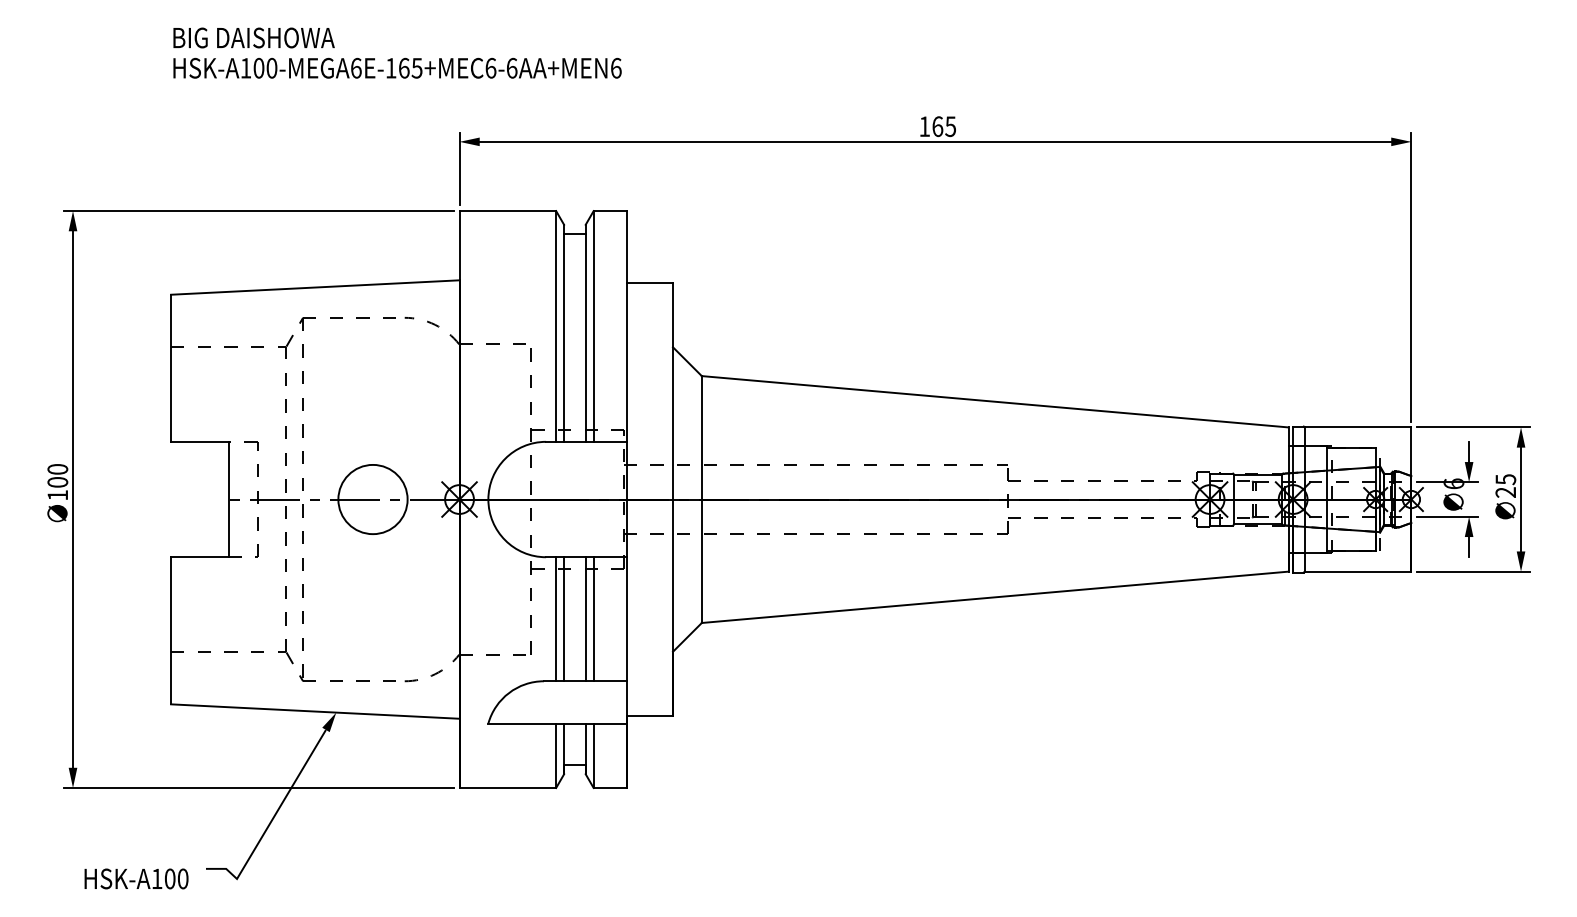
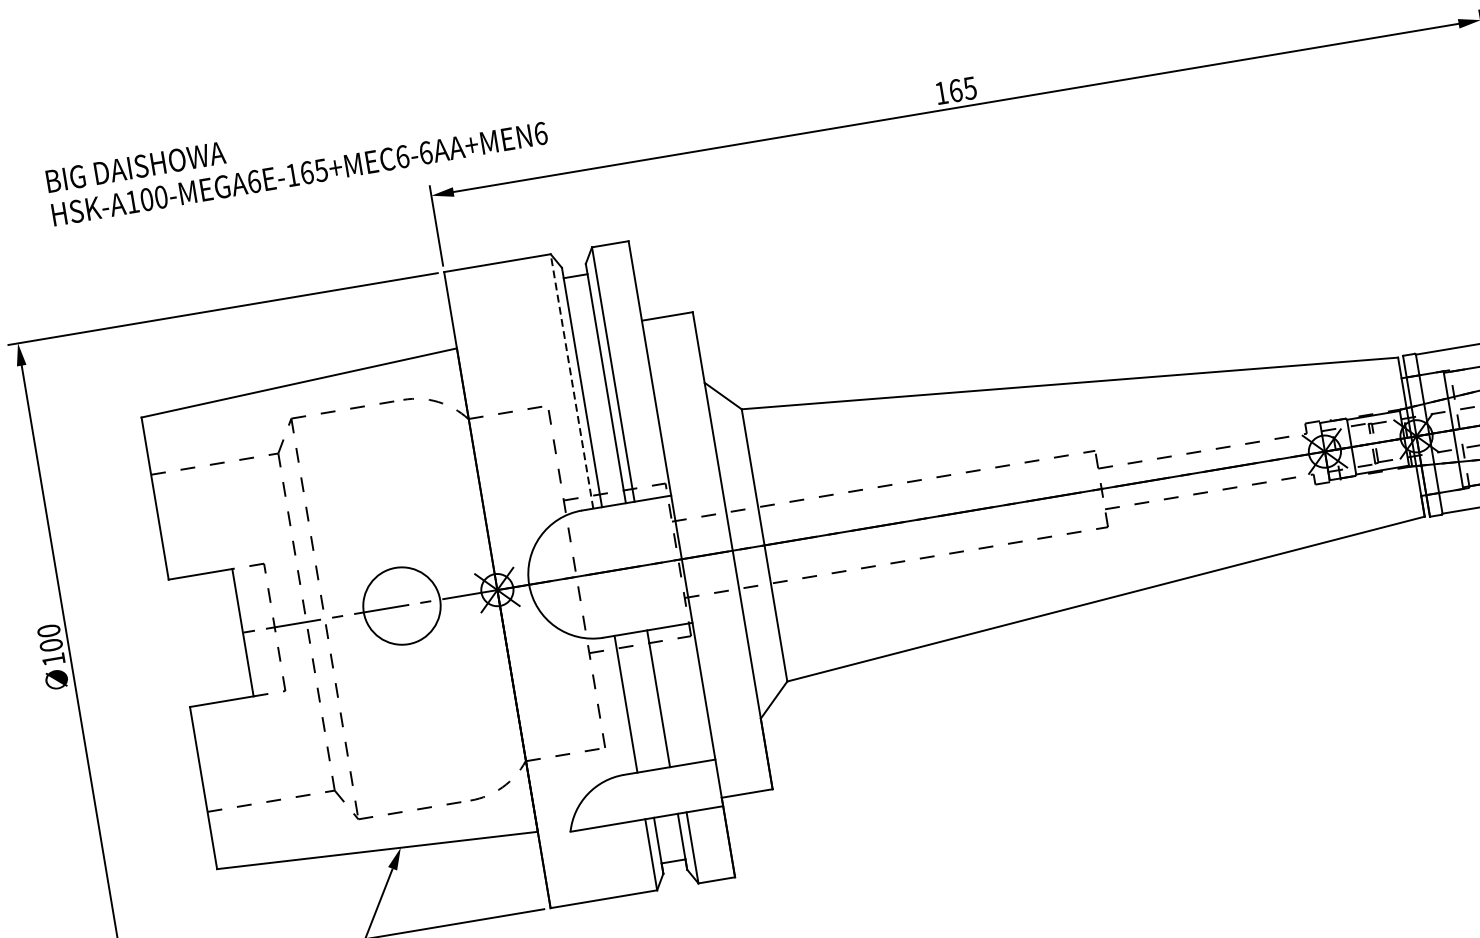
text: (397, 52) -> (296, 156), moved
line: (556, 325) -> (572, 380), solid -> dashed
line: (564, 619) -> (635, 703), removed
line: (593, 619) -> (667, 697), removed

